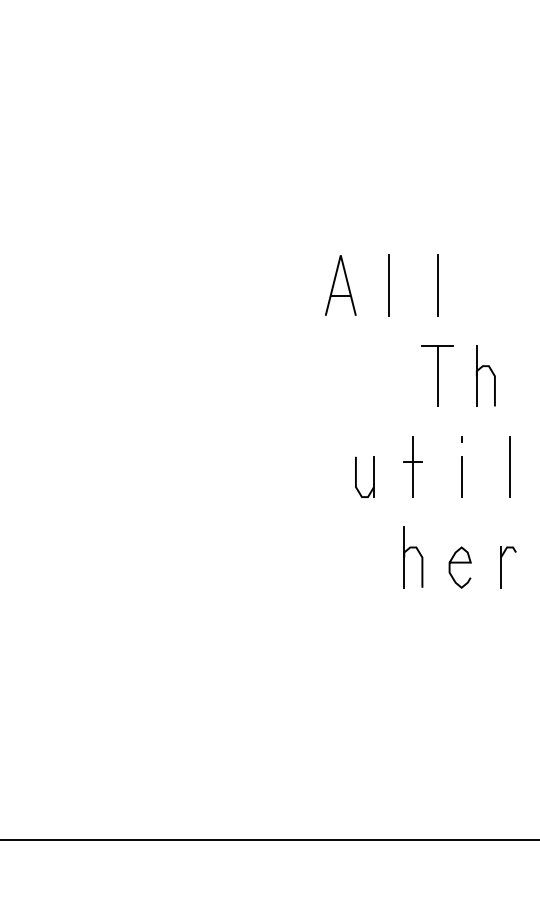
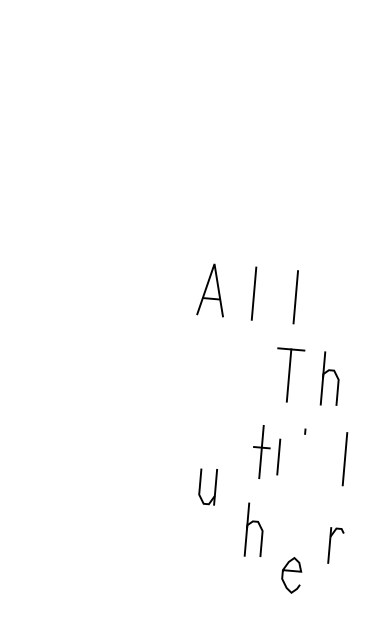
part: (356, 476) -> (200, 485), moved
line: (461, 476) -> (278, 456), moved
curve: (459, 563) -> (291, 571), moved

